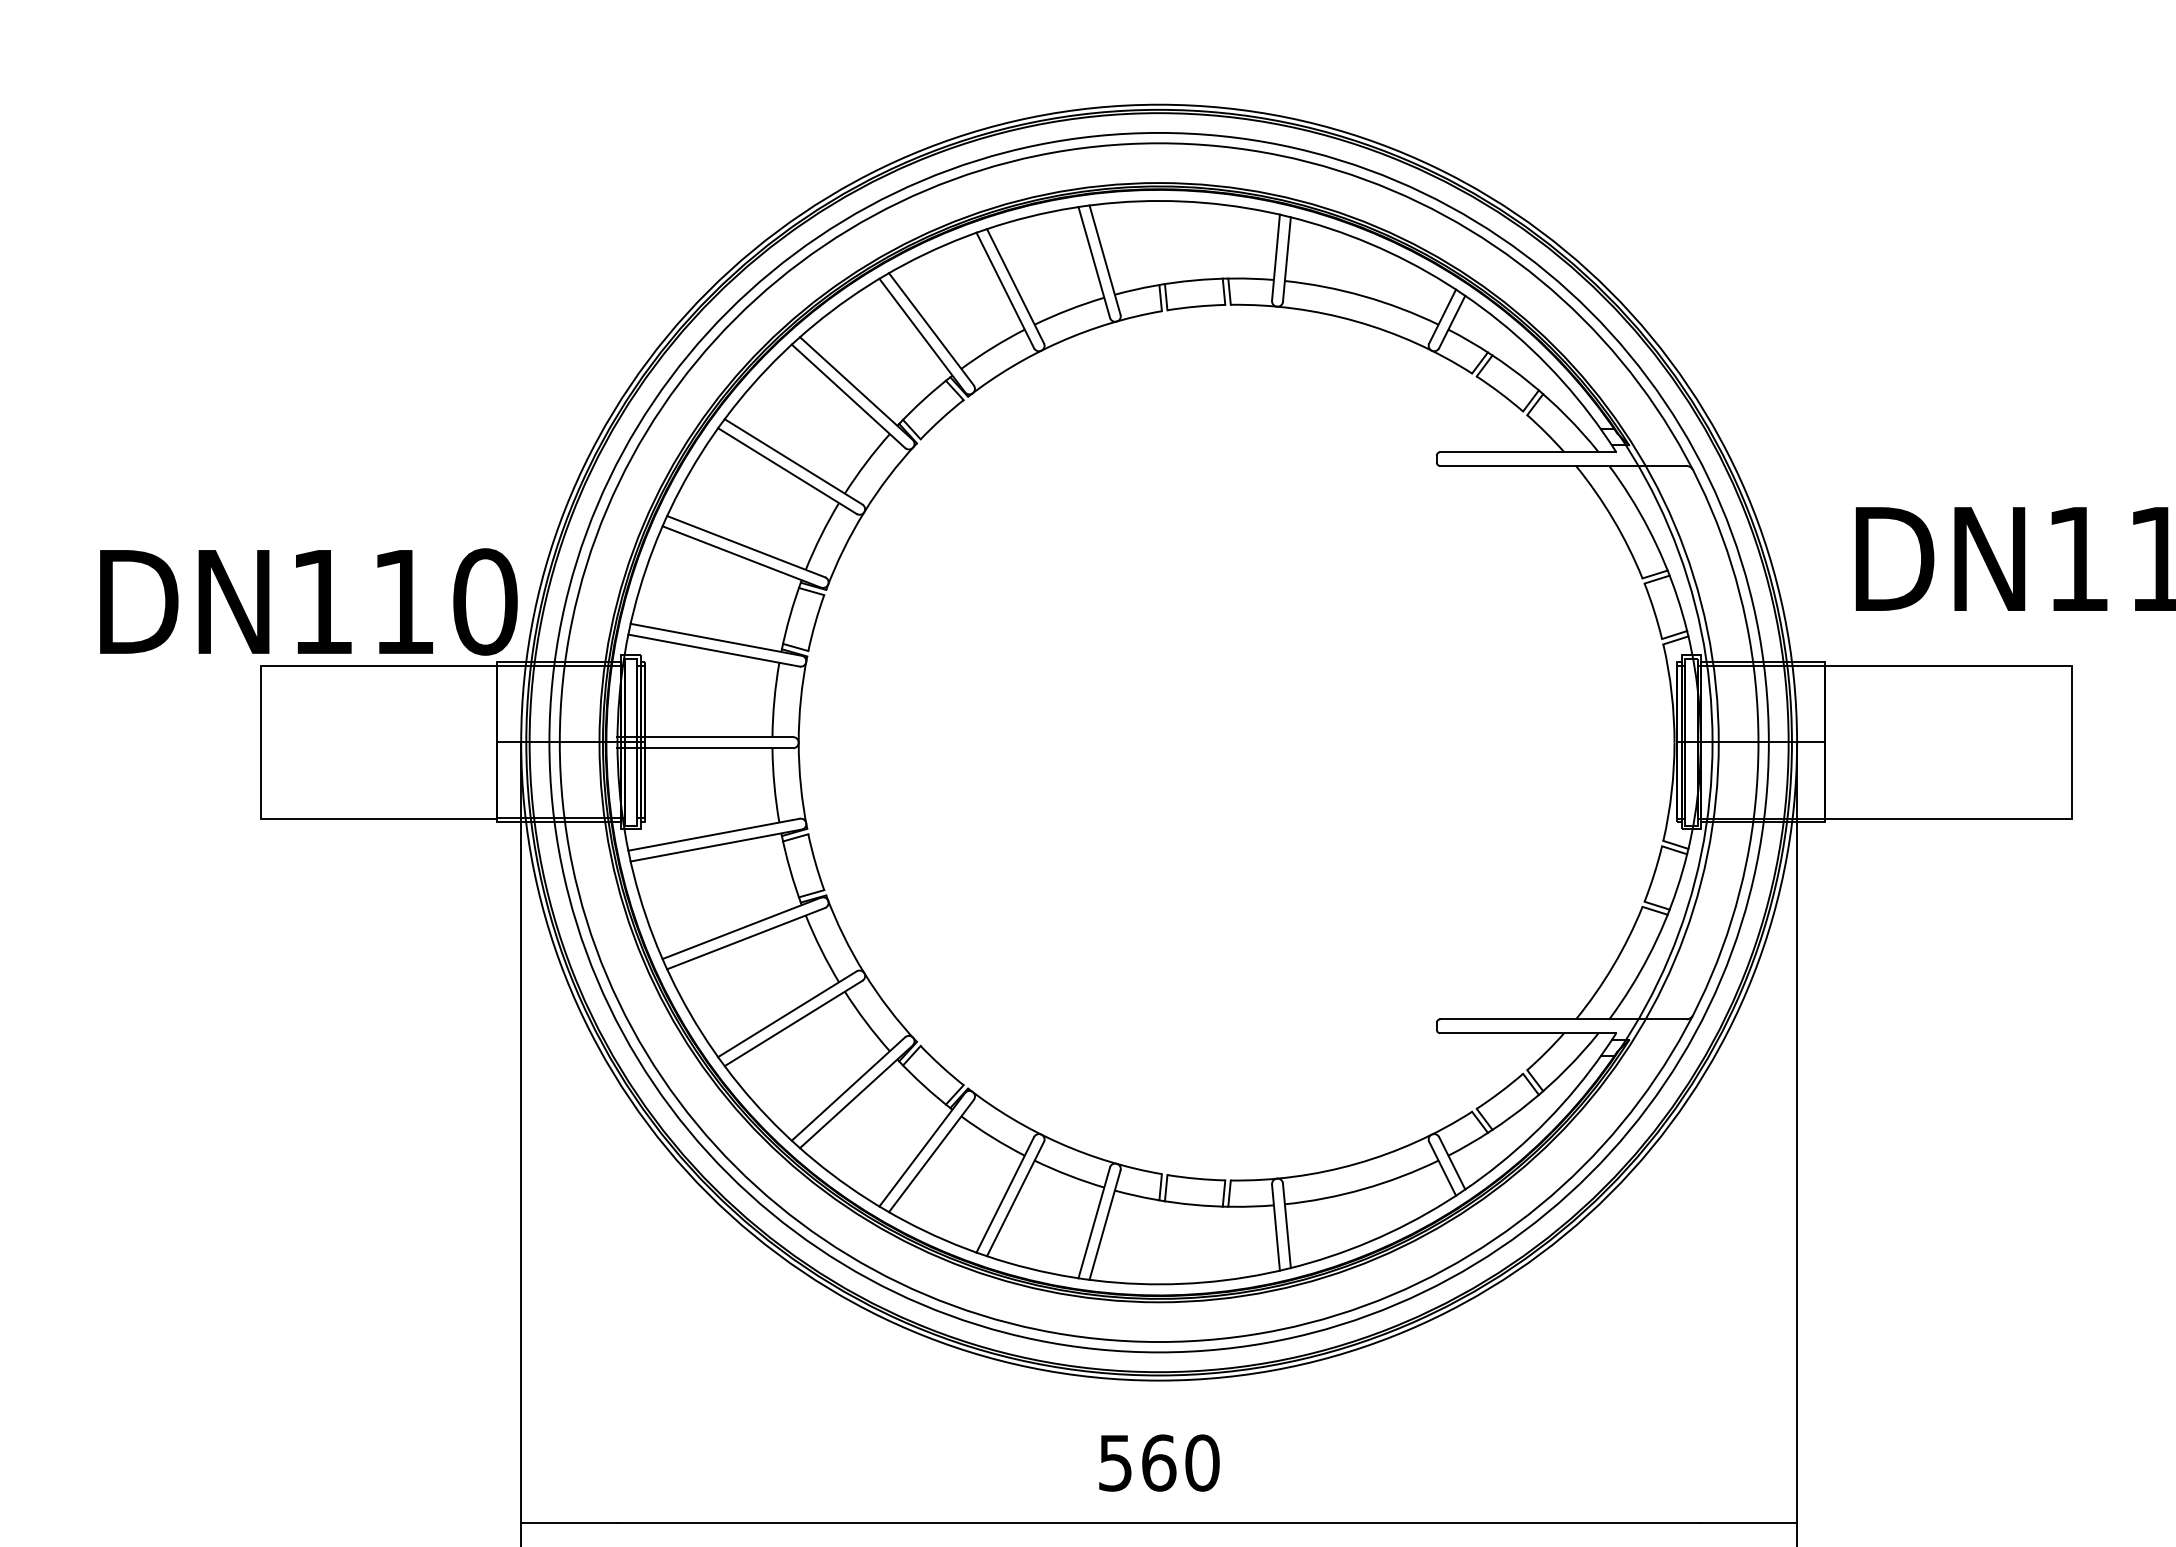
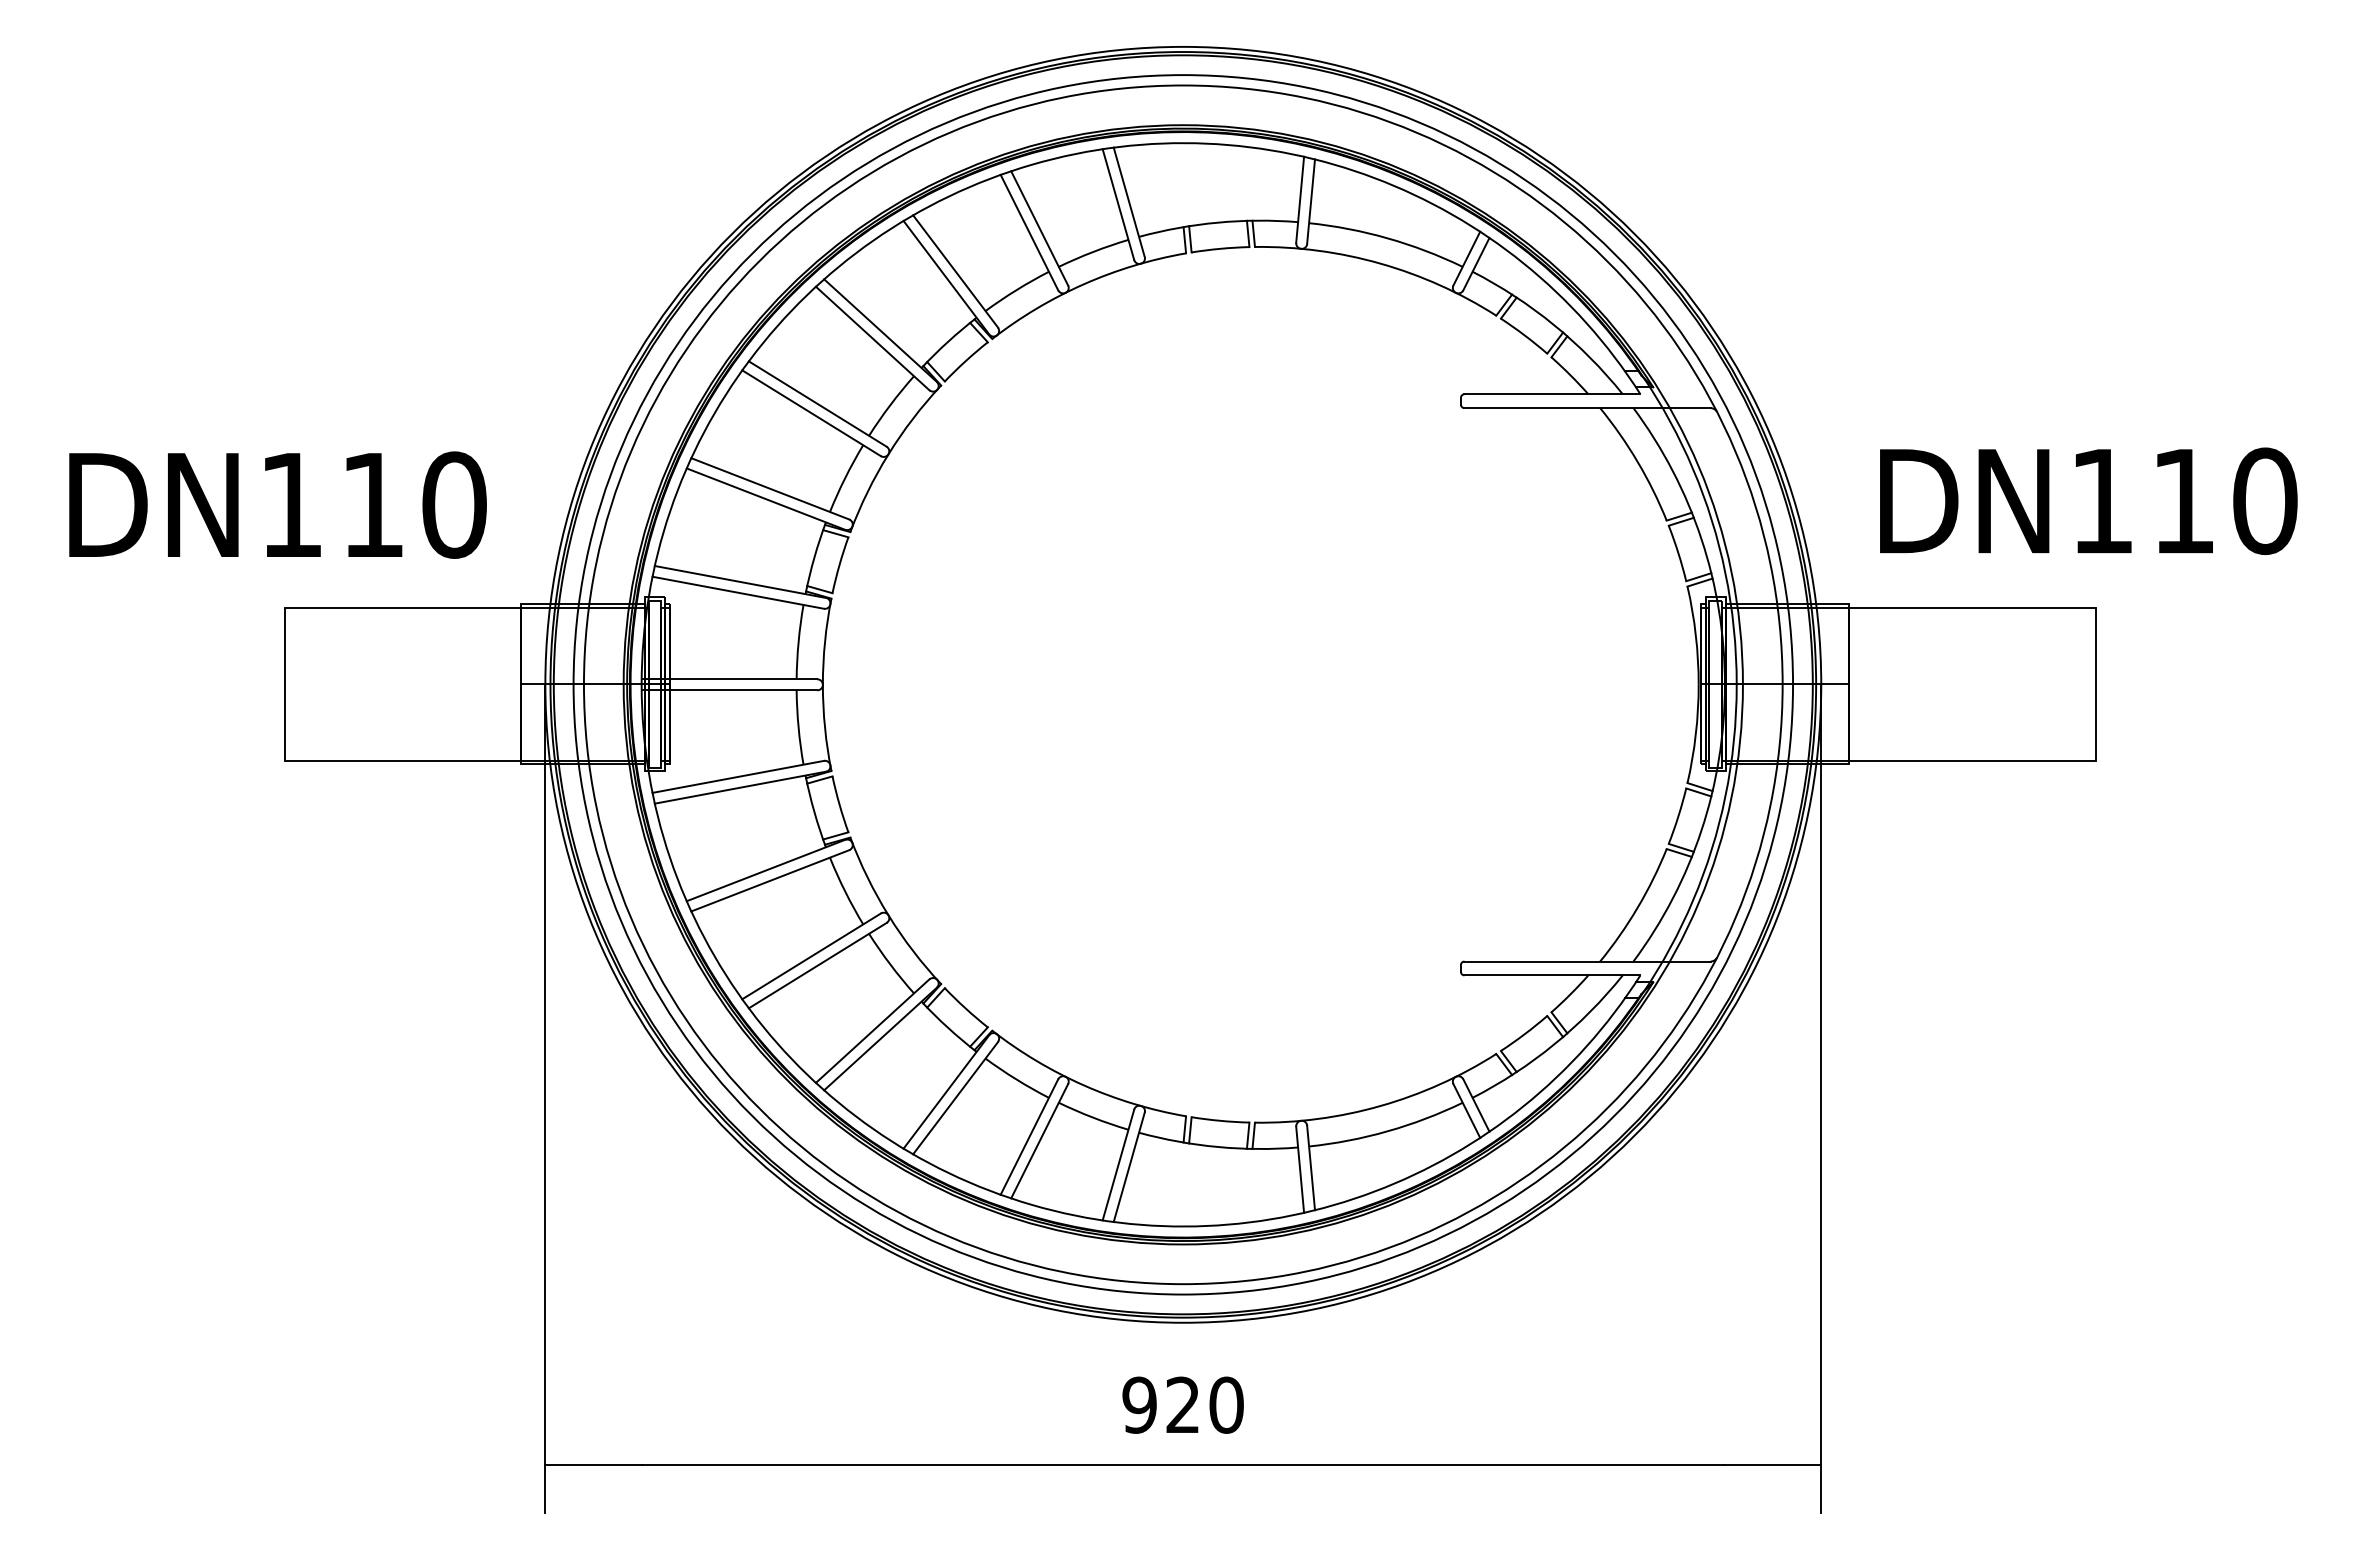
text: (308, 601) -> (277, 504), moved
text: (1137, 1462) -> (1161, 1404), 560 -> 920

